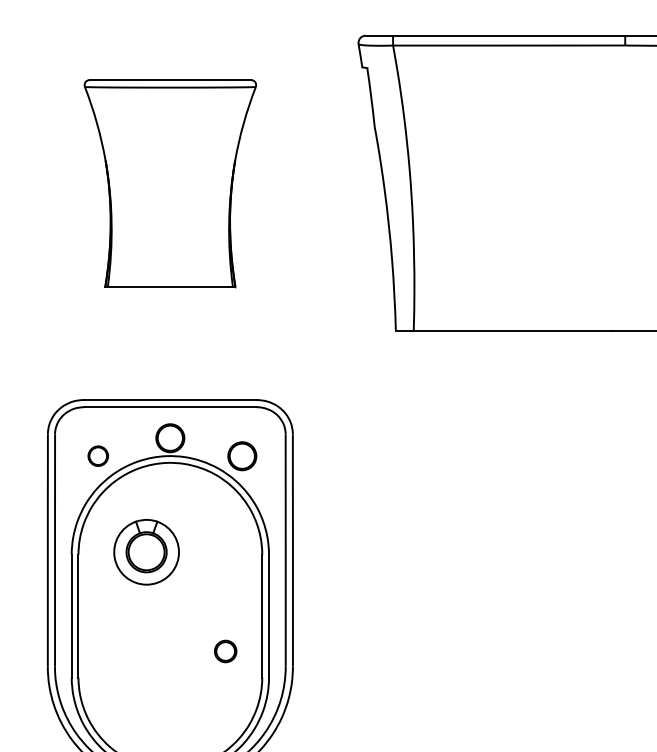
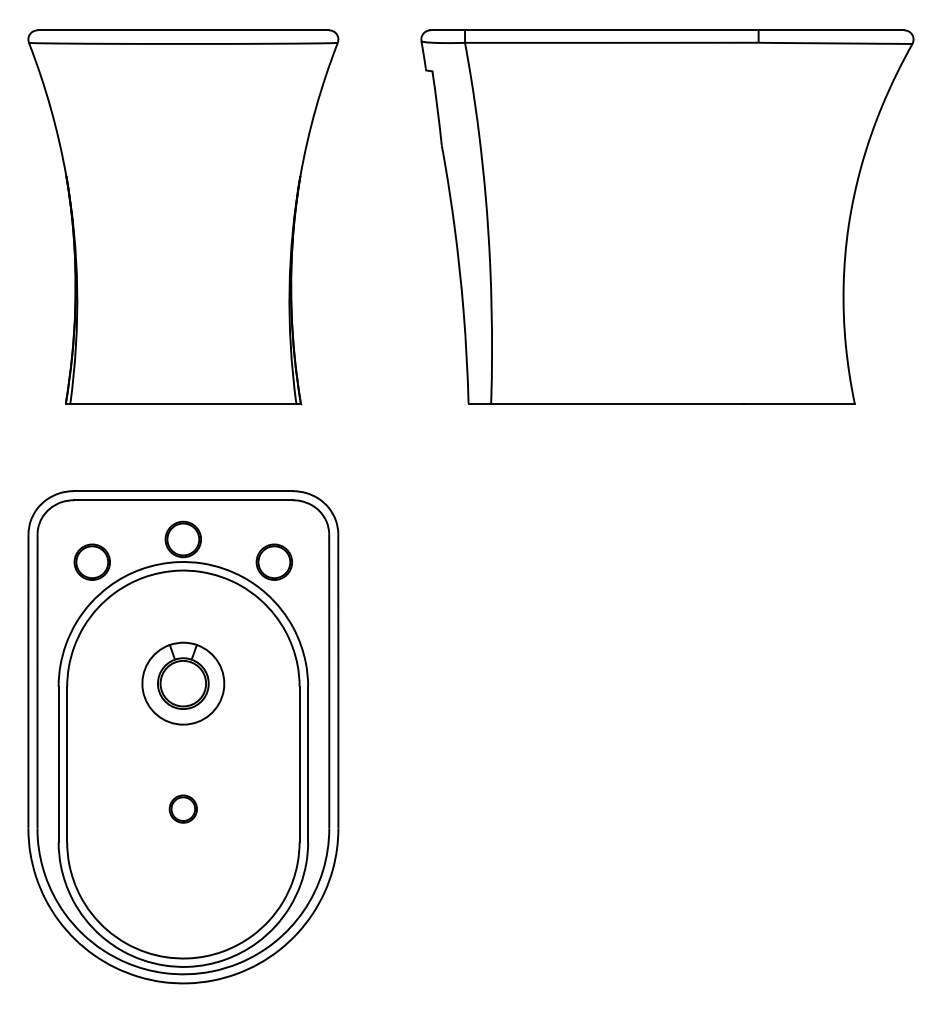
part: (170, 183) -> (183, 217), size x1.43
part: (97, 455) -> (91, 561), size x1.43
part: (146, 552) -> (183, 683), moved
part: (225, 650) -> (182, 808), moved

